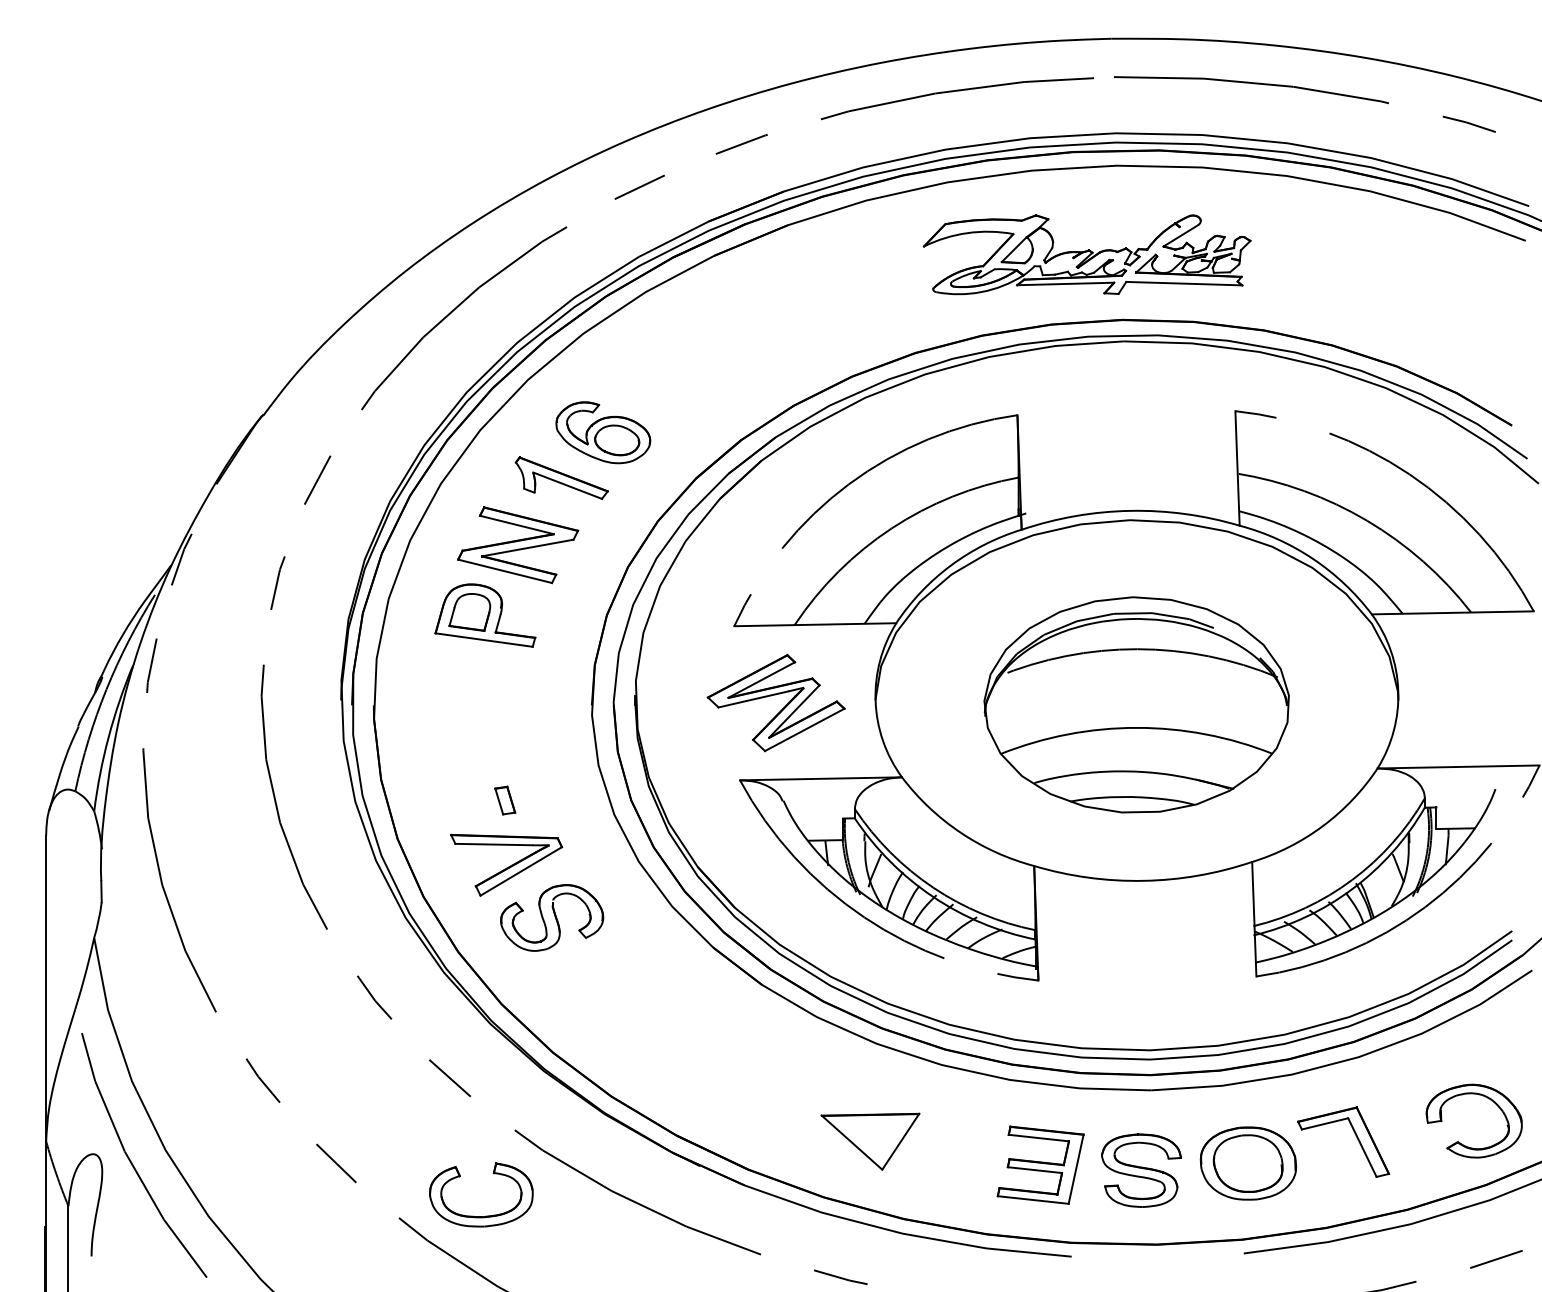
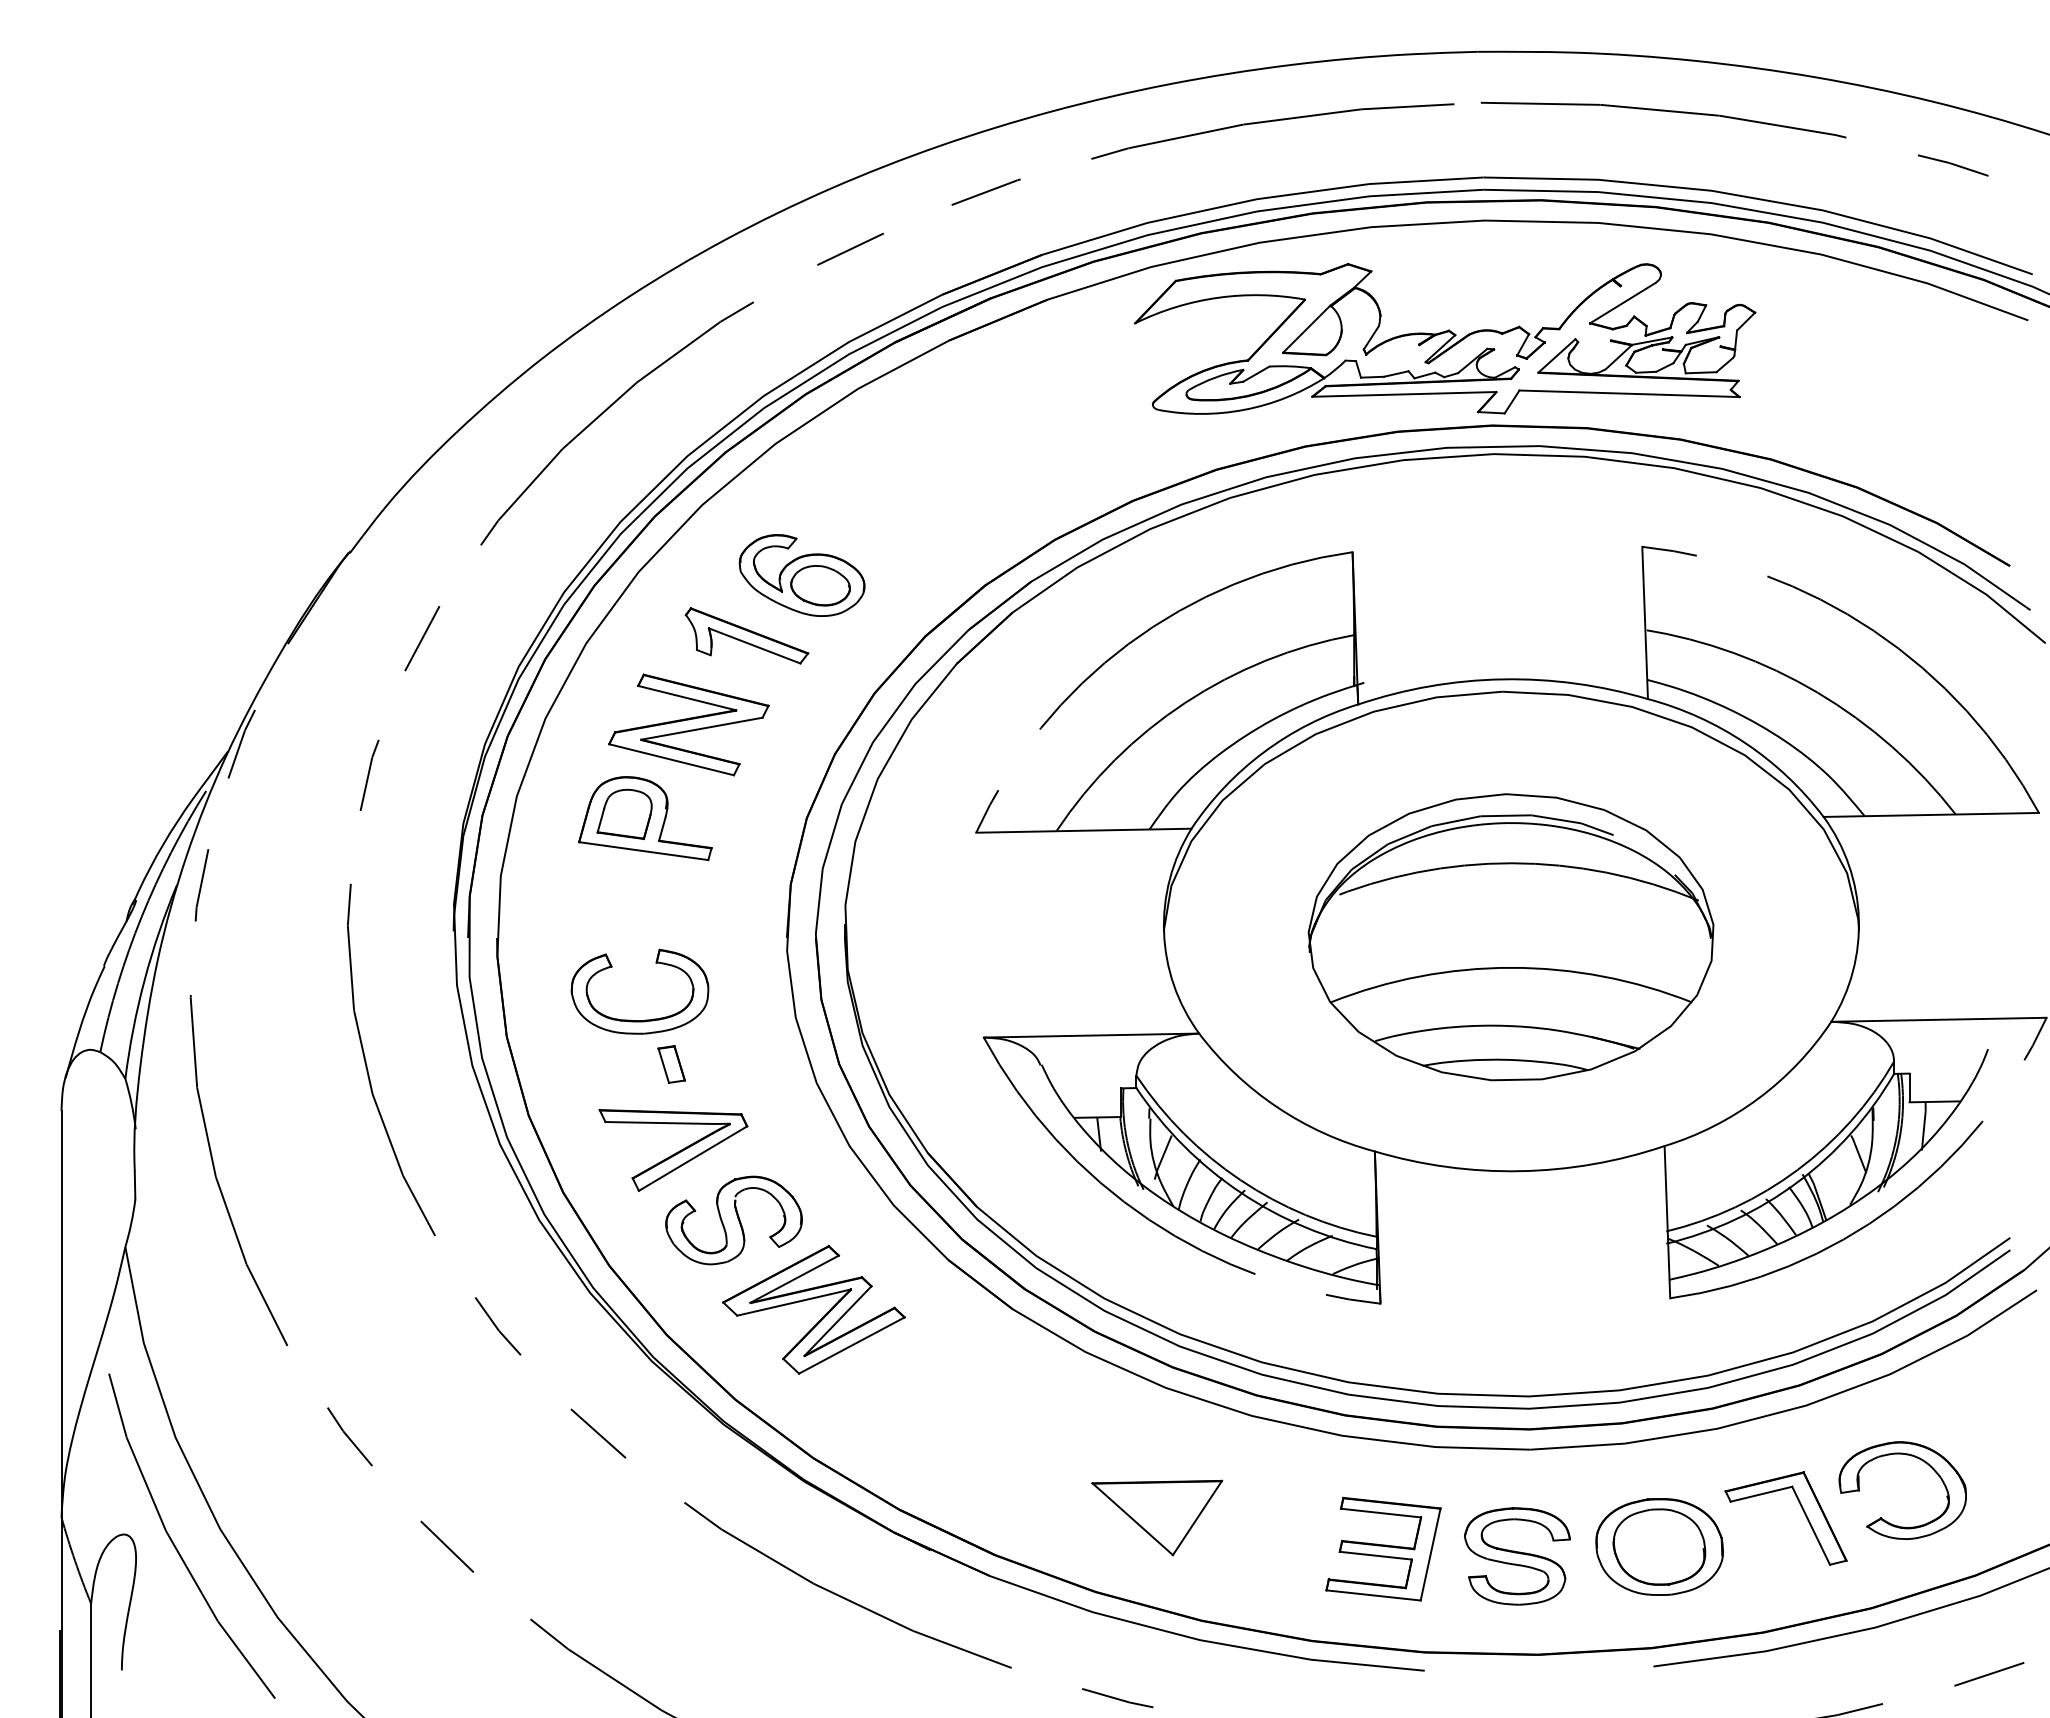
part: (1087, 254) -> (1445, 338), size x1.43
part: (775, 695) -> (813, 1299), moved
part: (1461, 1143) -> (1886, 1520), moved
part: (485, 1215) -> (645, 1019), moved

